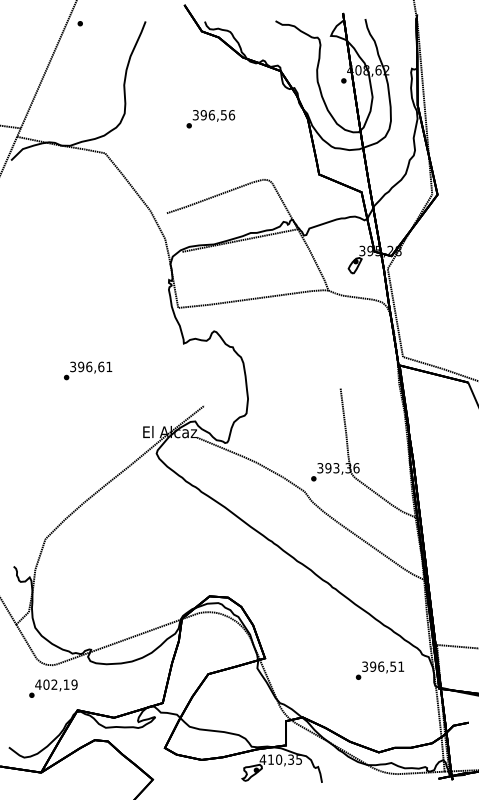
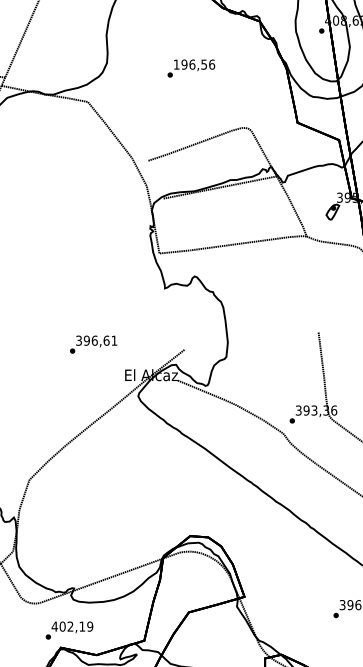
text: (195, 115) -> (176, 64), 396,56 -> 196,56
text: (88, 370) -> (94, 344), moved
text: (53, 688) -> (69, 630), moved

